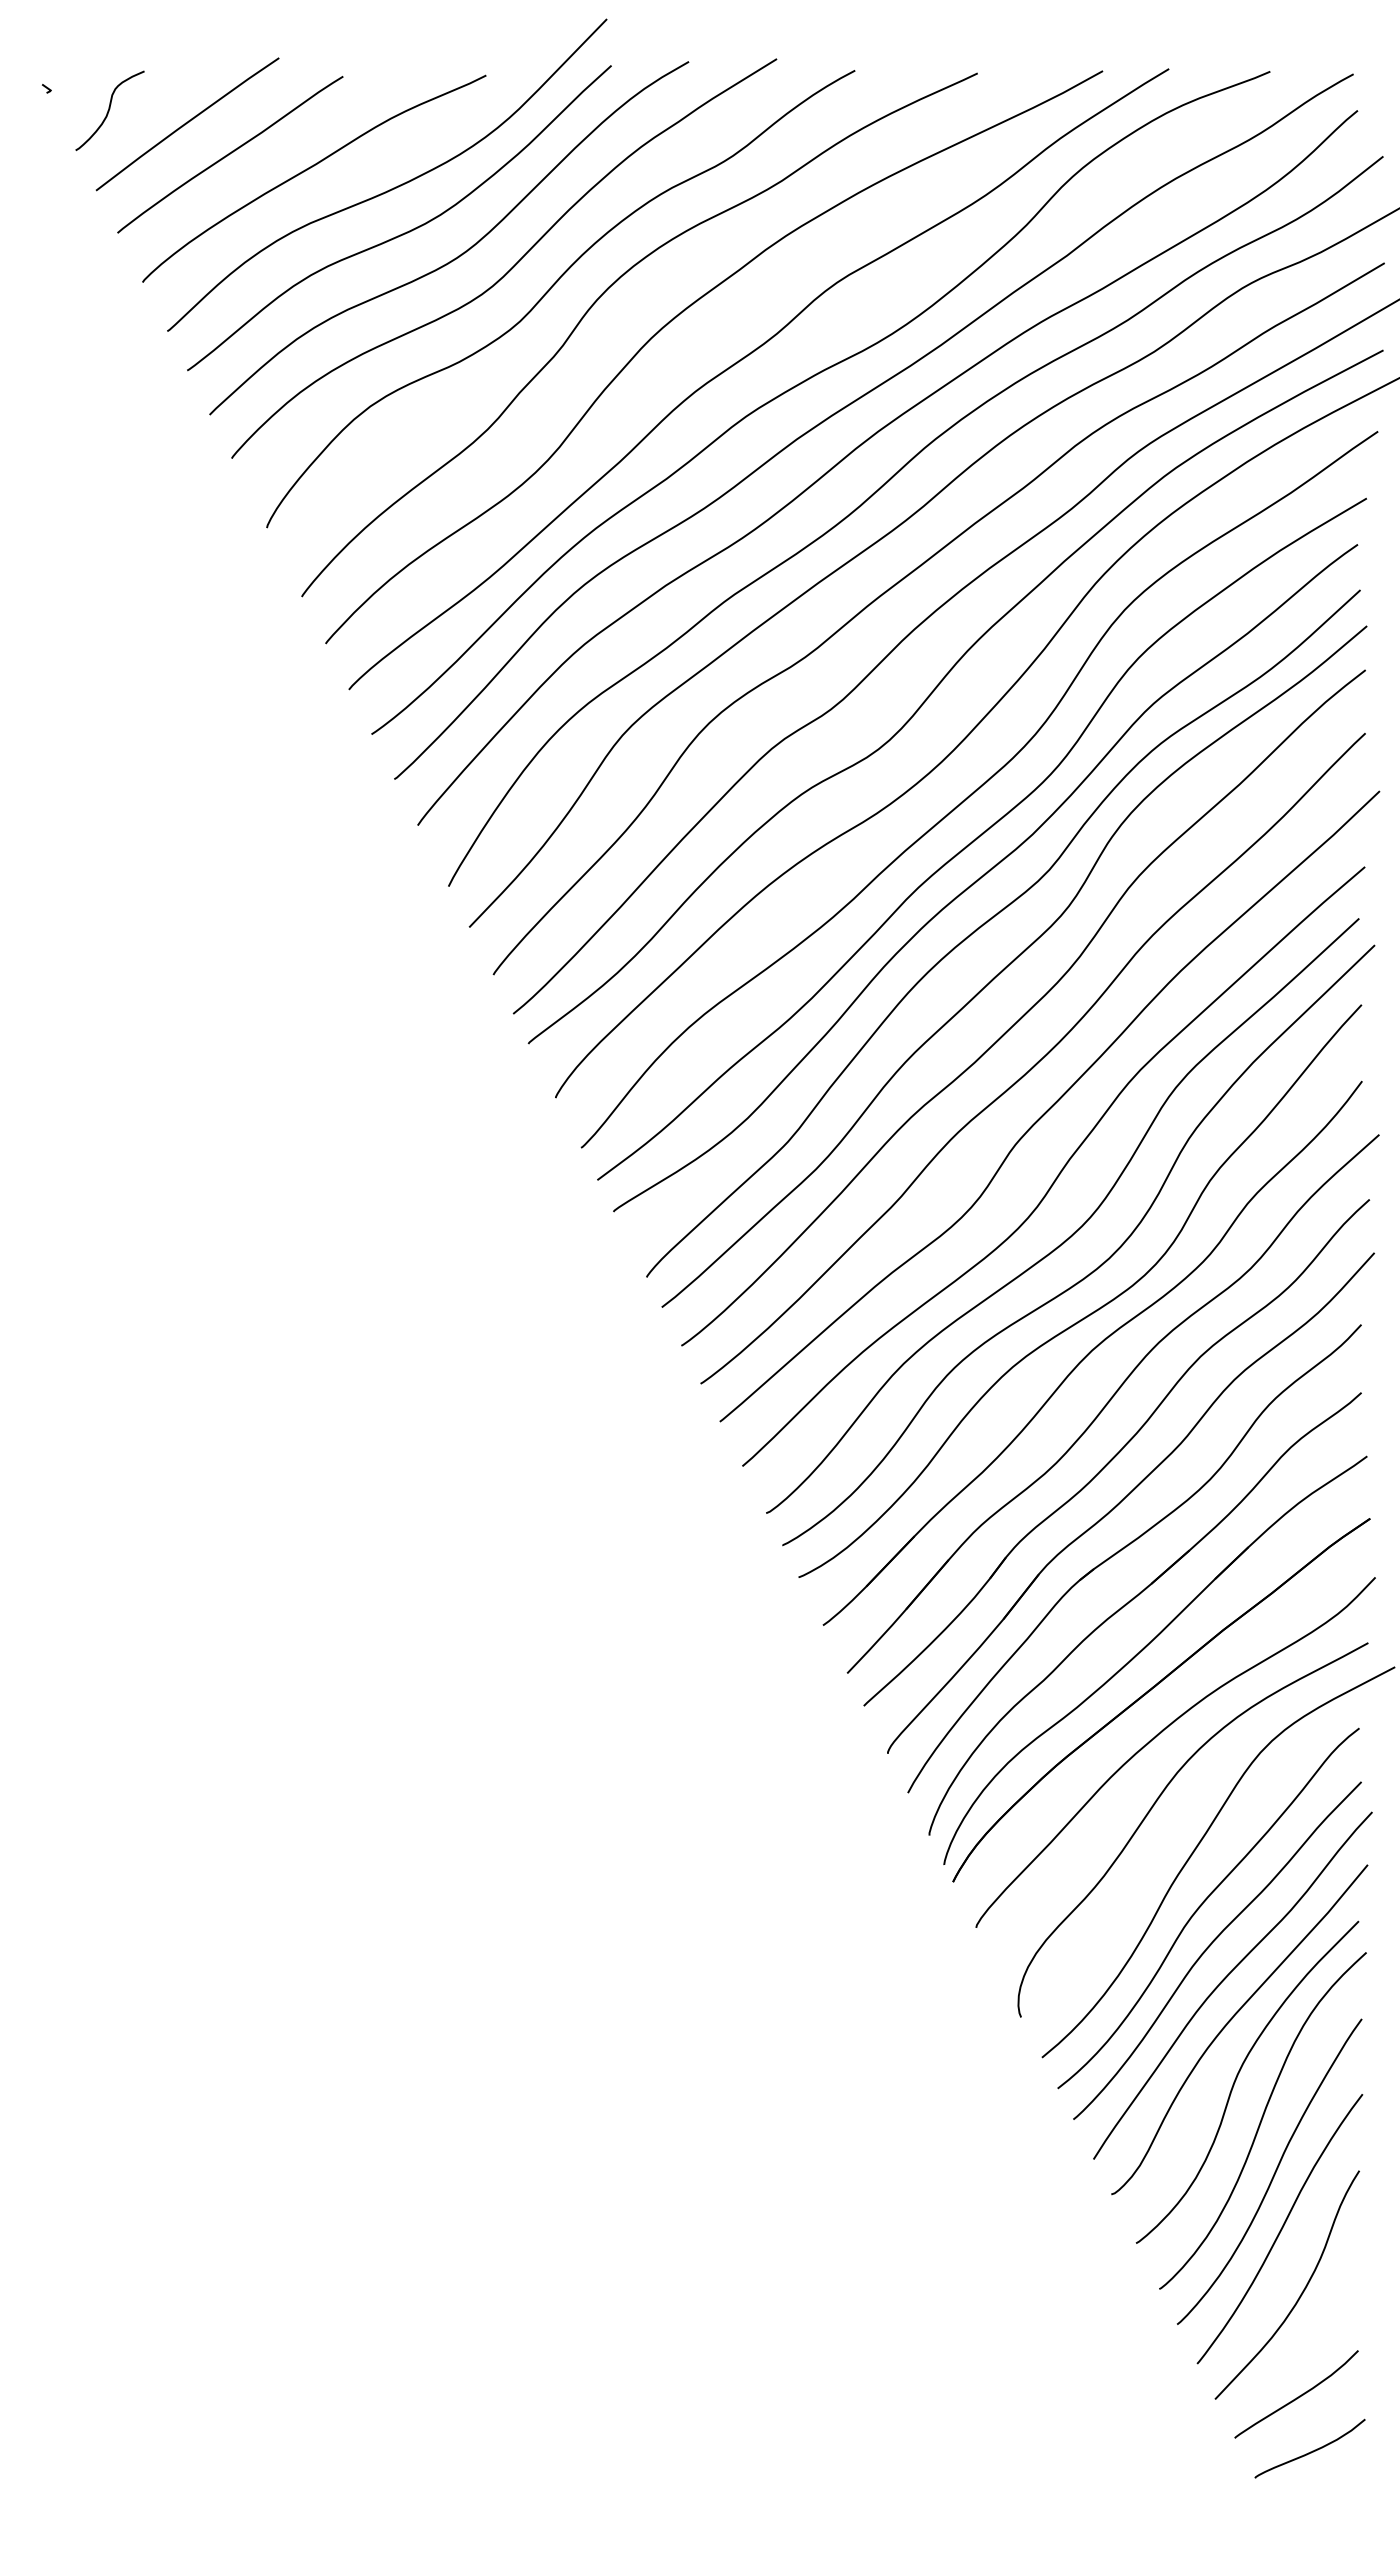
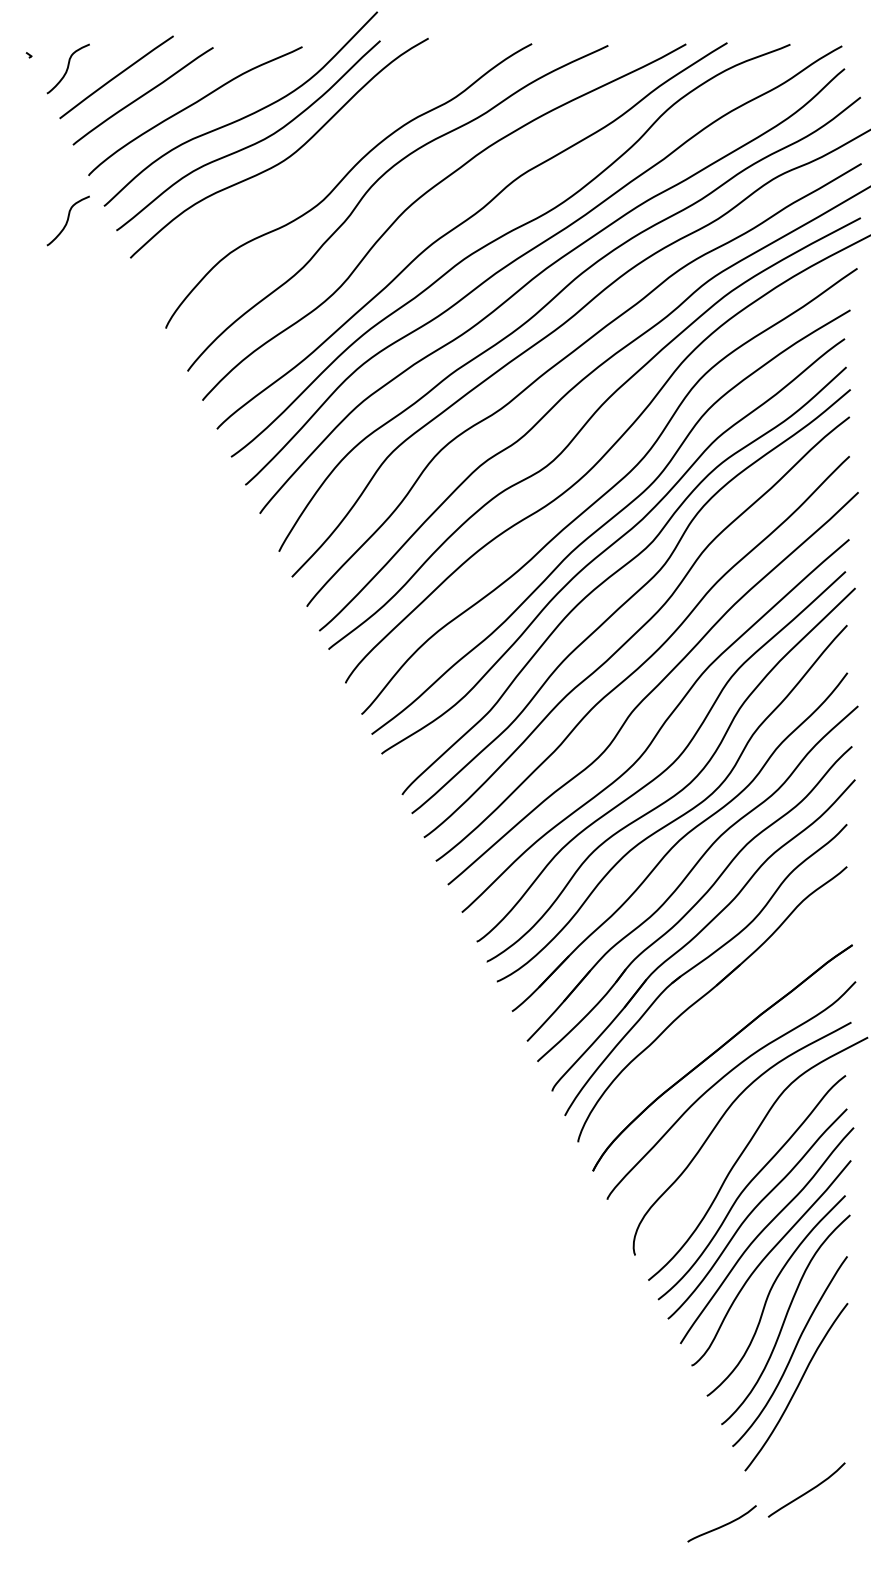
curve: (511, 265) -> (318, 165), removed
curve: (108, 354) -> (67, 220), added
part: (1145, 1649) -> (712, 1026), removed
curve: (1300, 2292) -> (809, 1426), removed
curve: (1309, 2451) -> (721, 1525), moved

